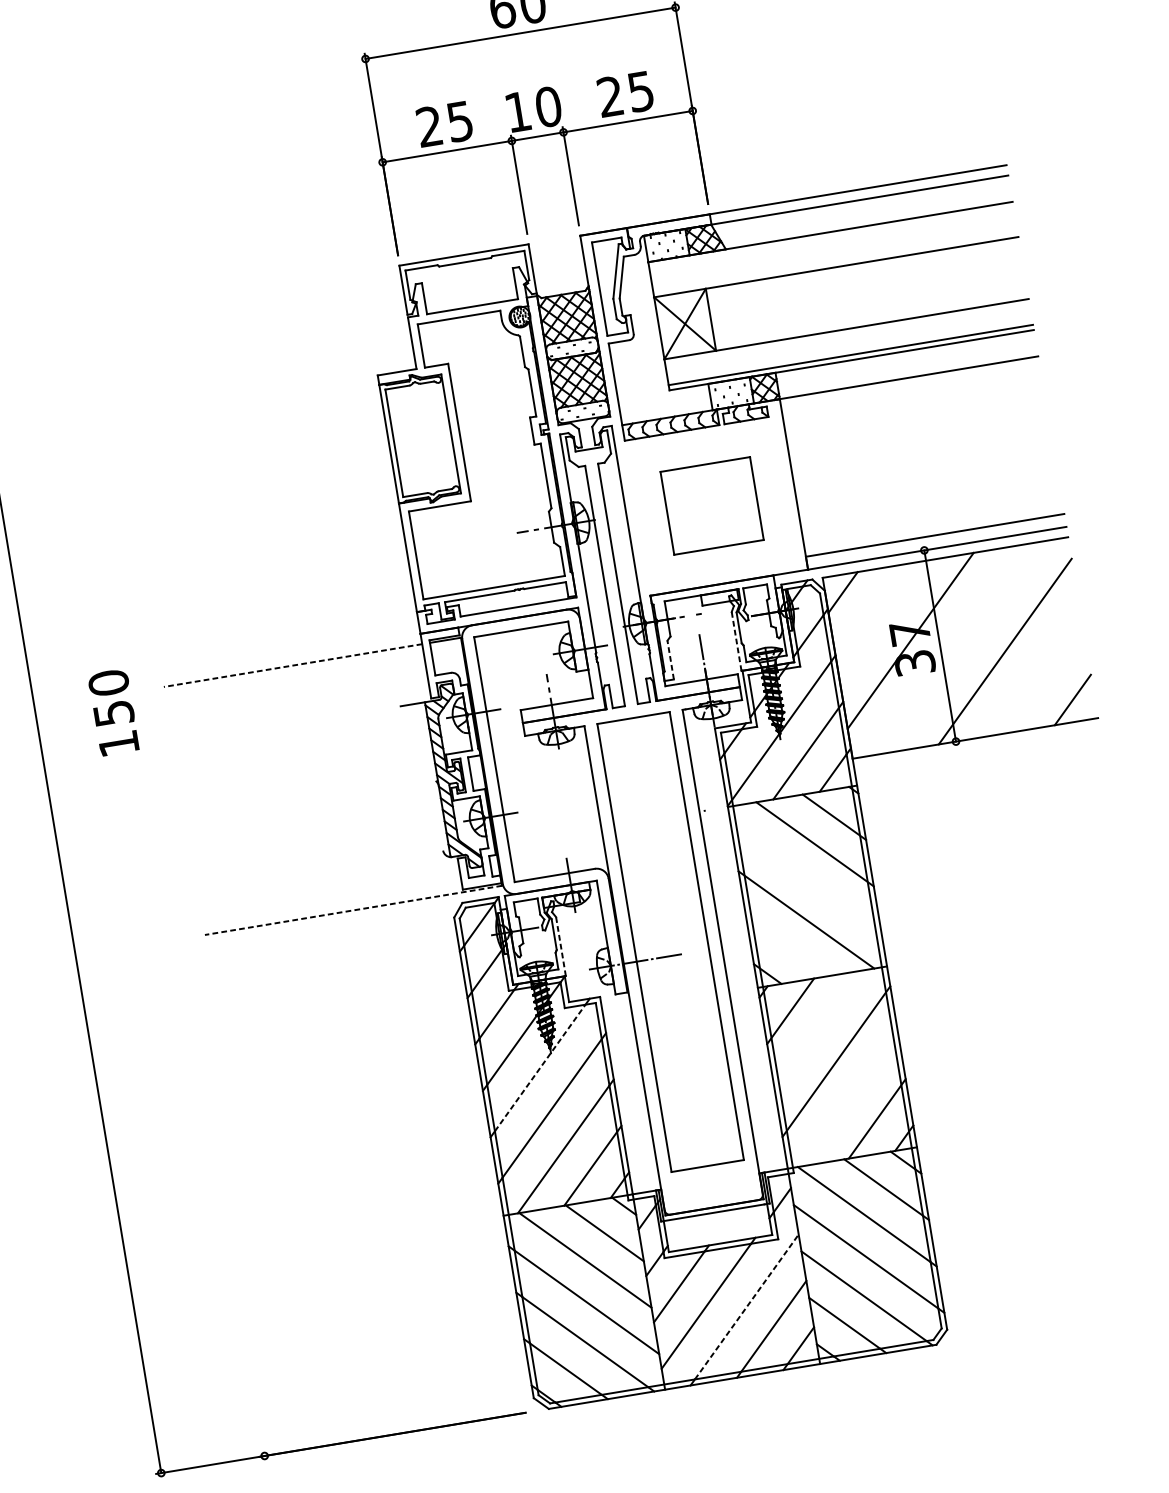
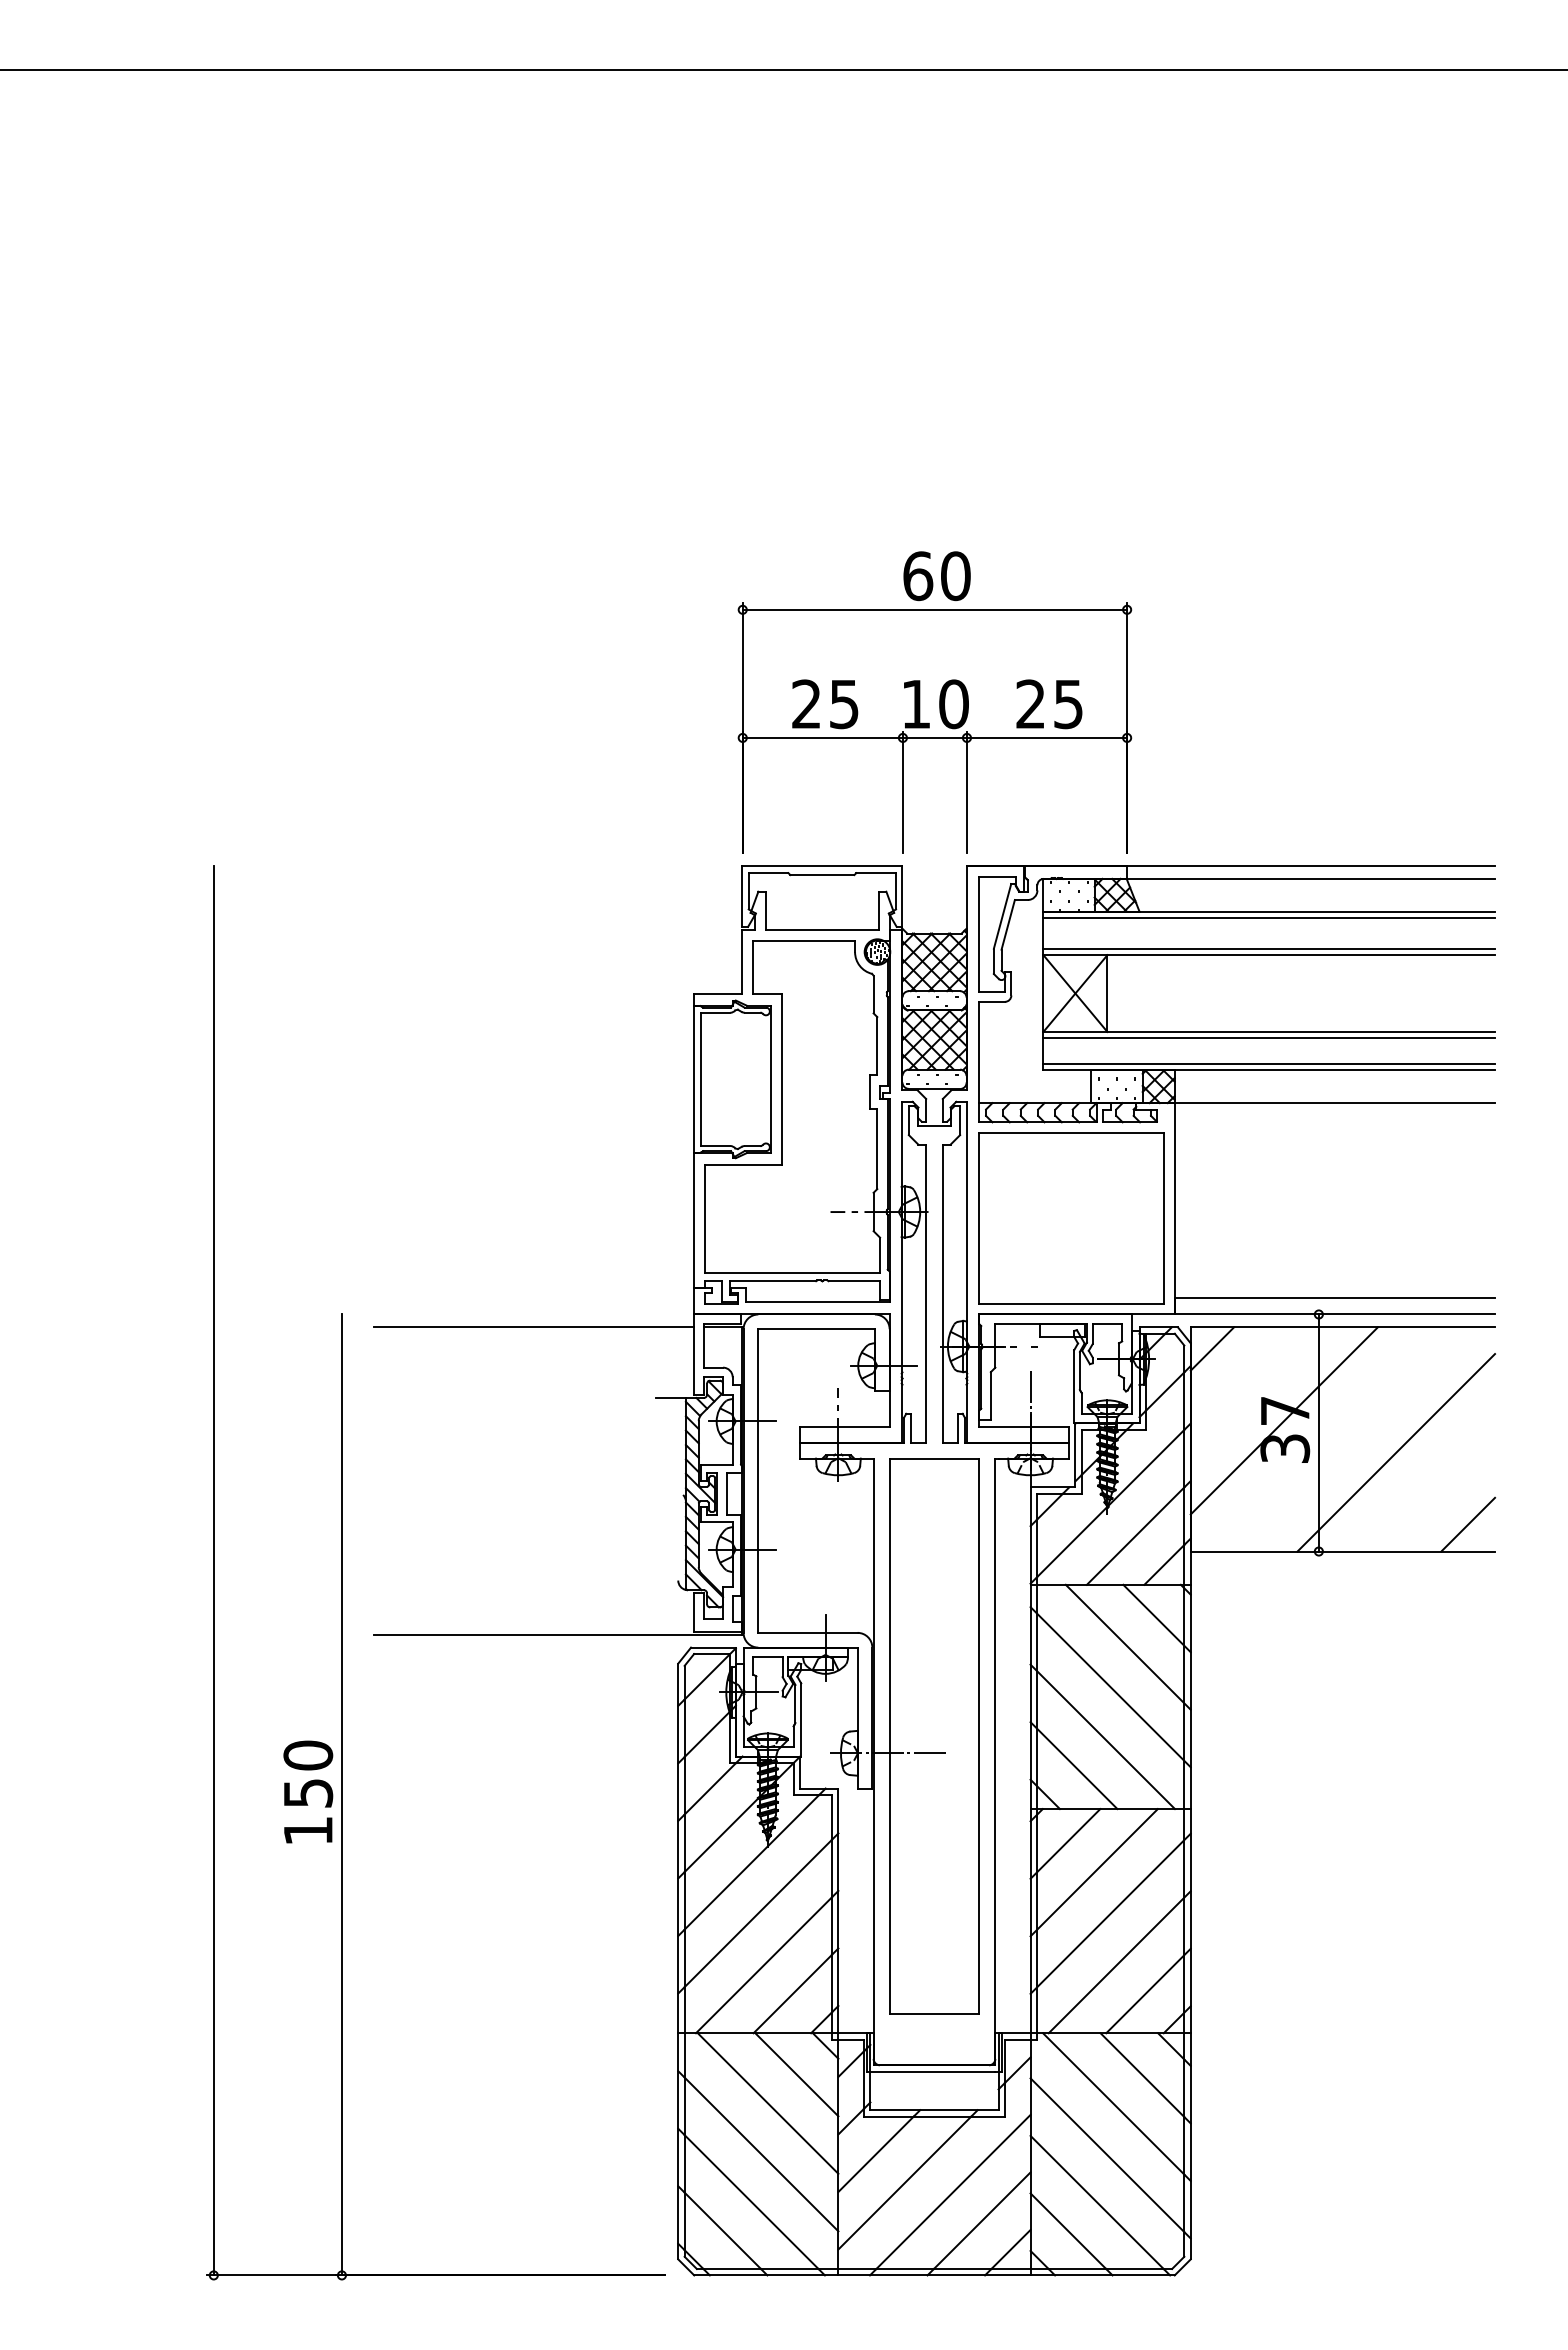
line: (831, 236) -> (1269, 917), added
line: (835, 261) -> (1269, 948), added
line: (847, 334) -> (1269, 1038), added
part: (712, 506) -> (1071, 1218), size x1.67
line: (736, 641) -> (1074, 1386), dashed -> solid
line: (670, 659) -> (990, 1395), dashed -> solid
line: (292, 665) -> (533, 1327), dashed -> solid
text: (113, 711) -> (308, 1791), moved
line: (806, 879) -> (1110, 1687), added
line: (352, 910) -> (557, 1634), dashed -> solid
line: (561, 946) -> (801, 1719), dashed -> solid
line: (786, 946) -> (1073, 1765), added
line: (817, 1030) -> (1093, 1872), added
line: (540, 1067) -> (752, 1861), dashed -> solid
line: (200, 1068) -> (341, 1794), added
line: (850, 1099) -> (1119, 1962), added
line: (746, 1306) -> (953, 2191), dashed -> solid

